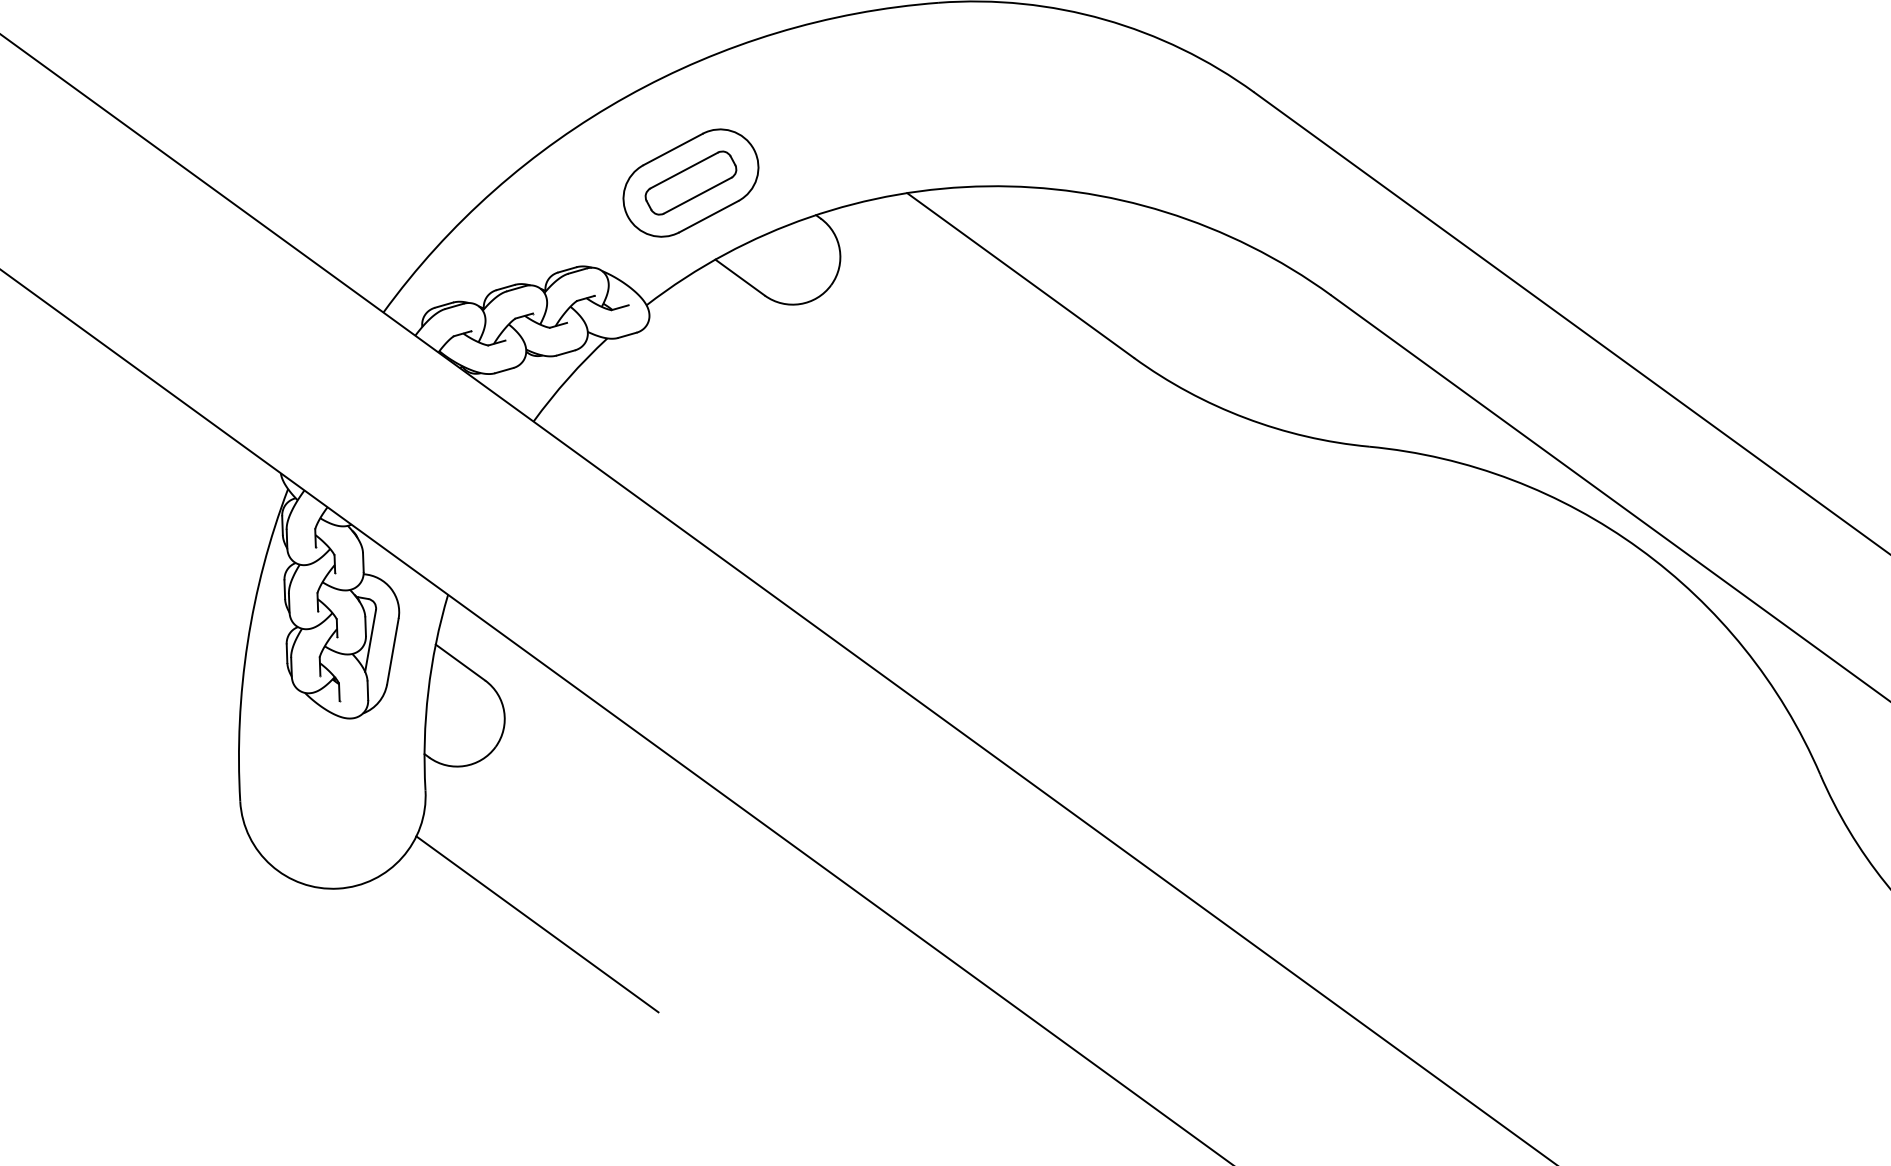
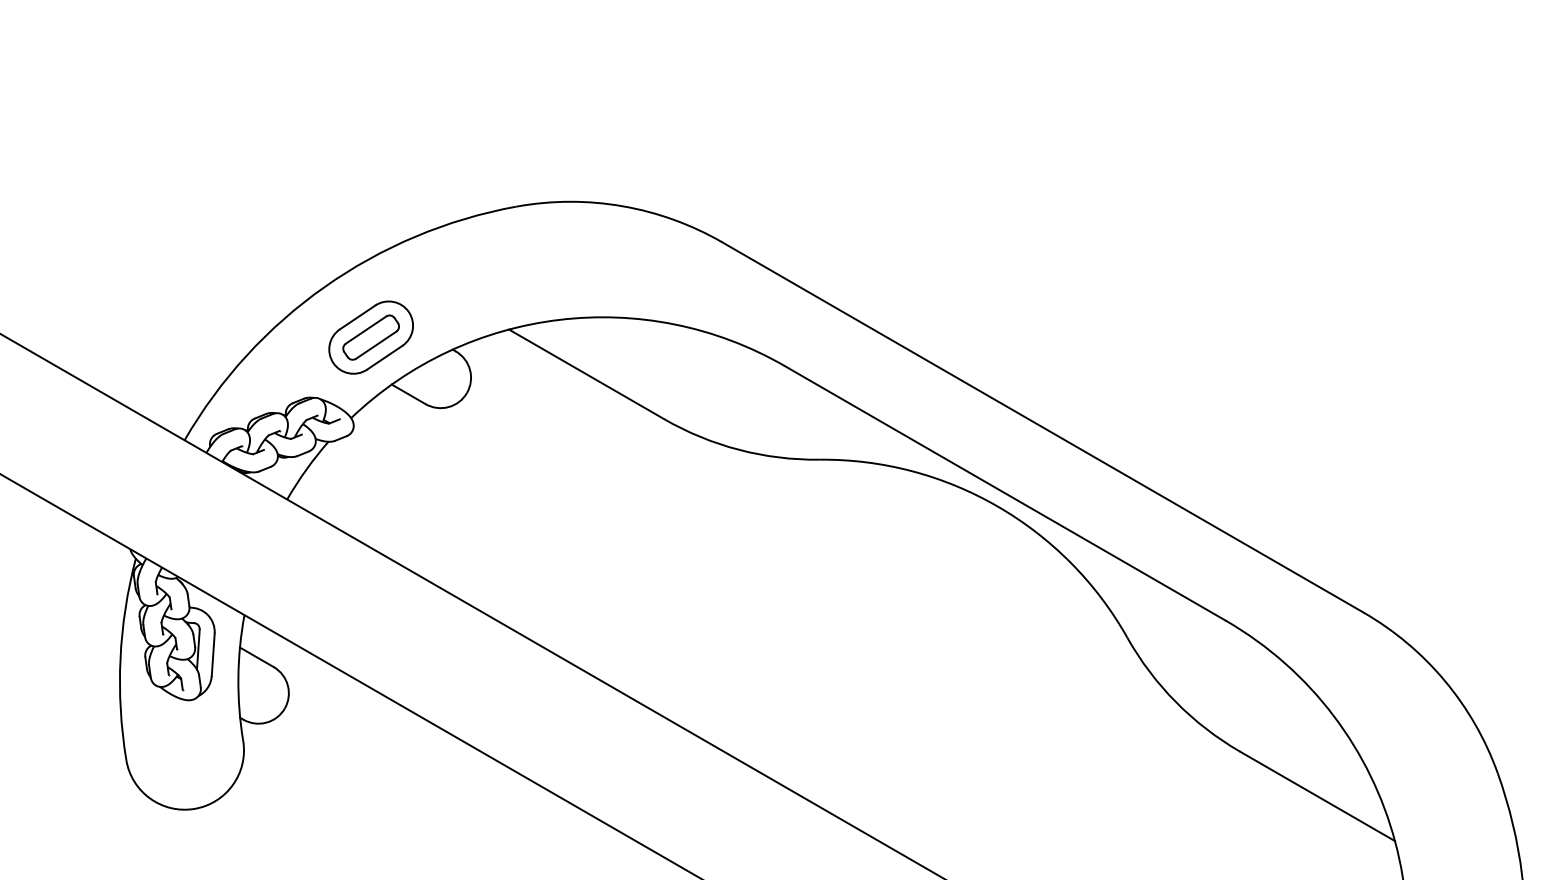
line: (536, 924) -> (322, 818), removed

